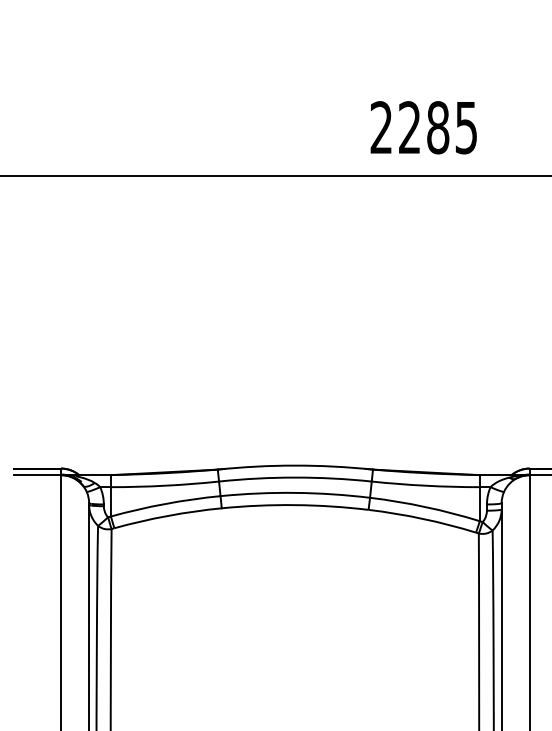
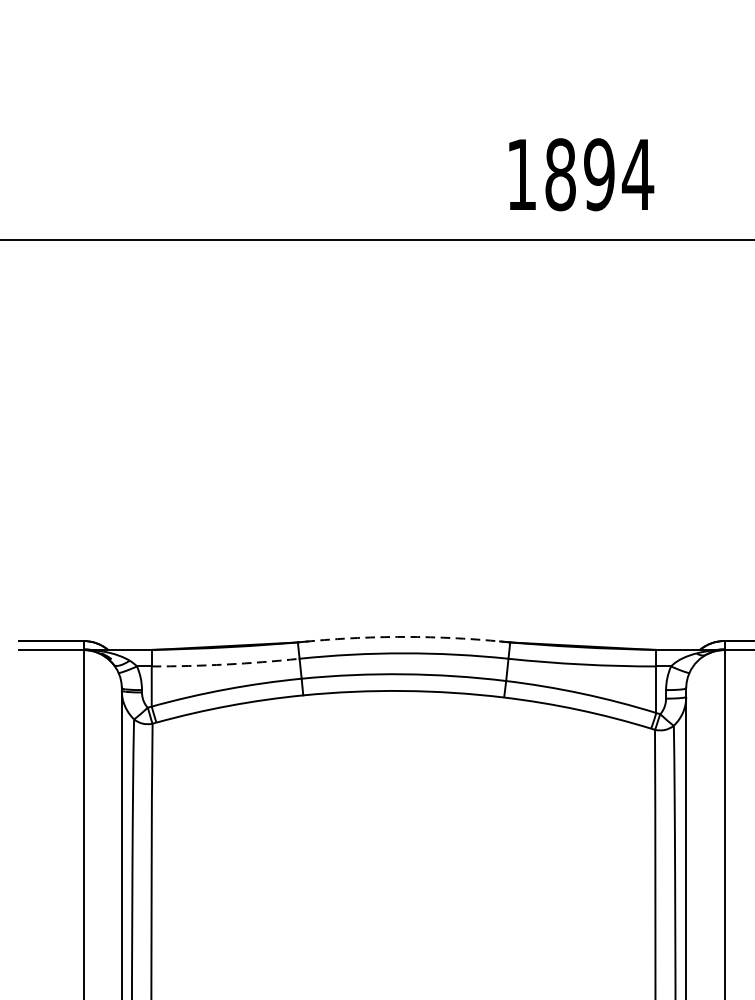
text: (424, 127) -> (580, 174), 2285 -> 1894
arc: (295, 465) -> (404, 636), solid -> dashed
arc: (165, 485) -> (226, 664), solid -> dashed

